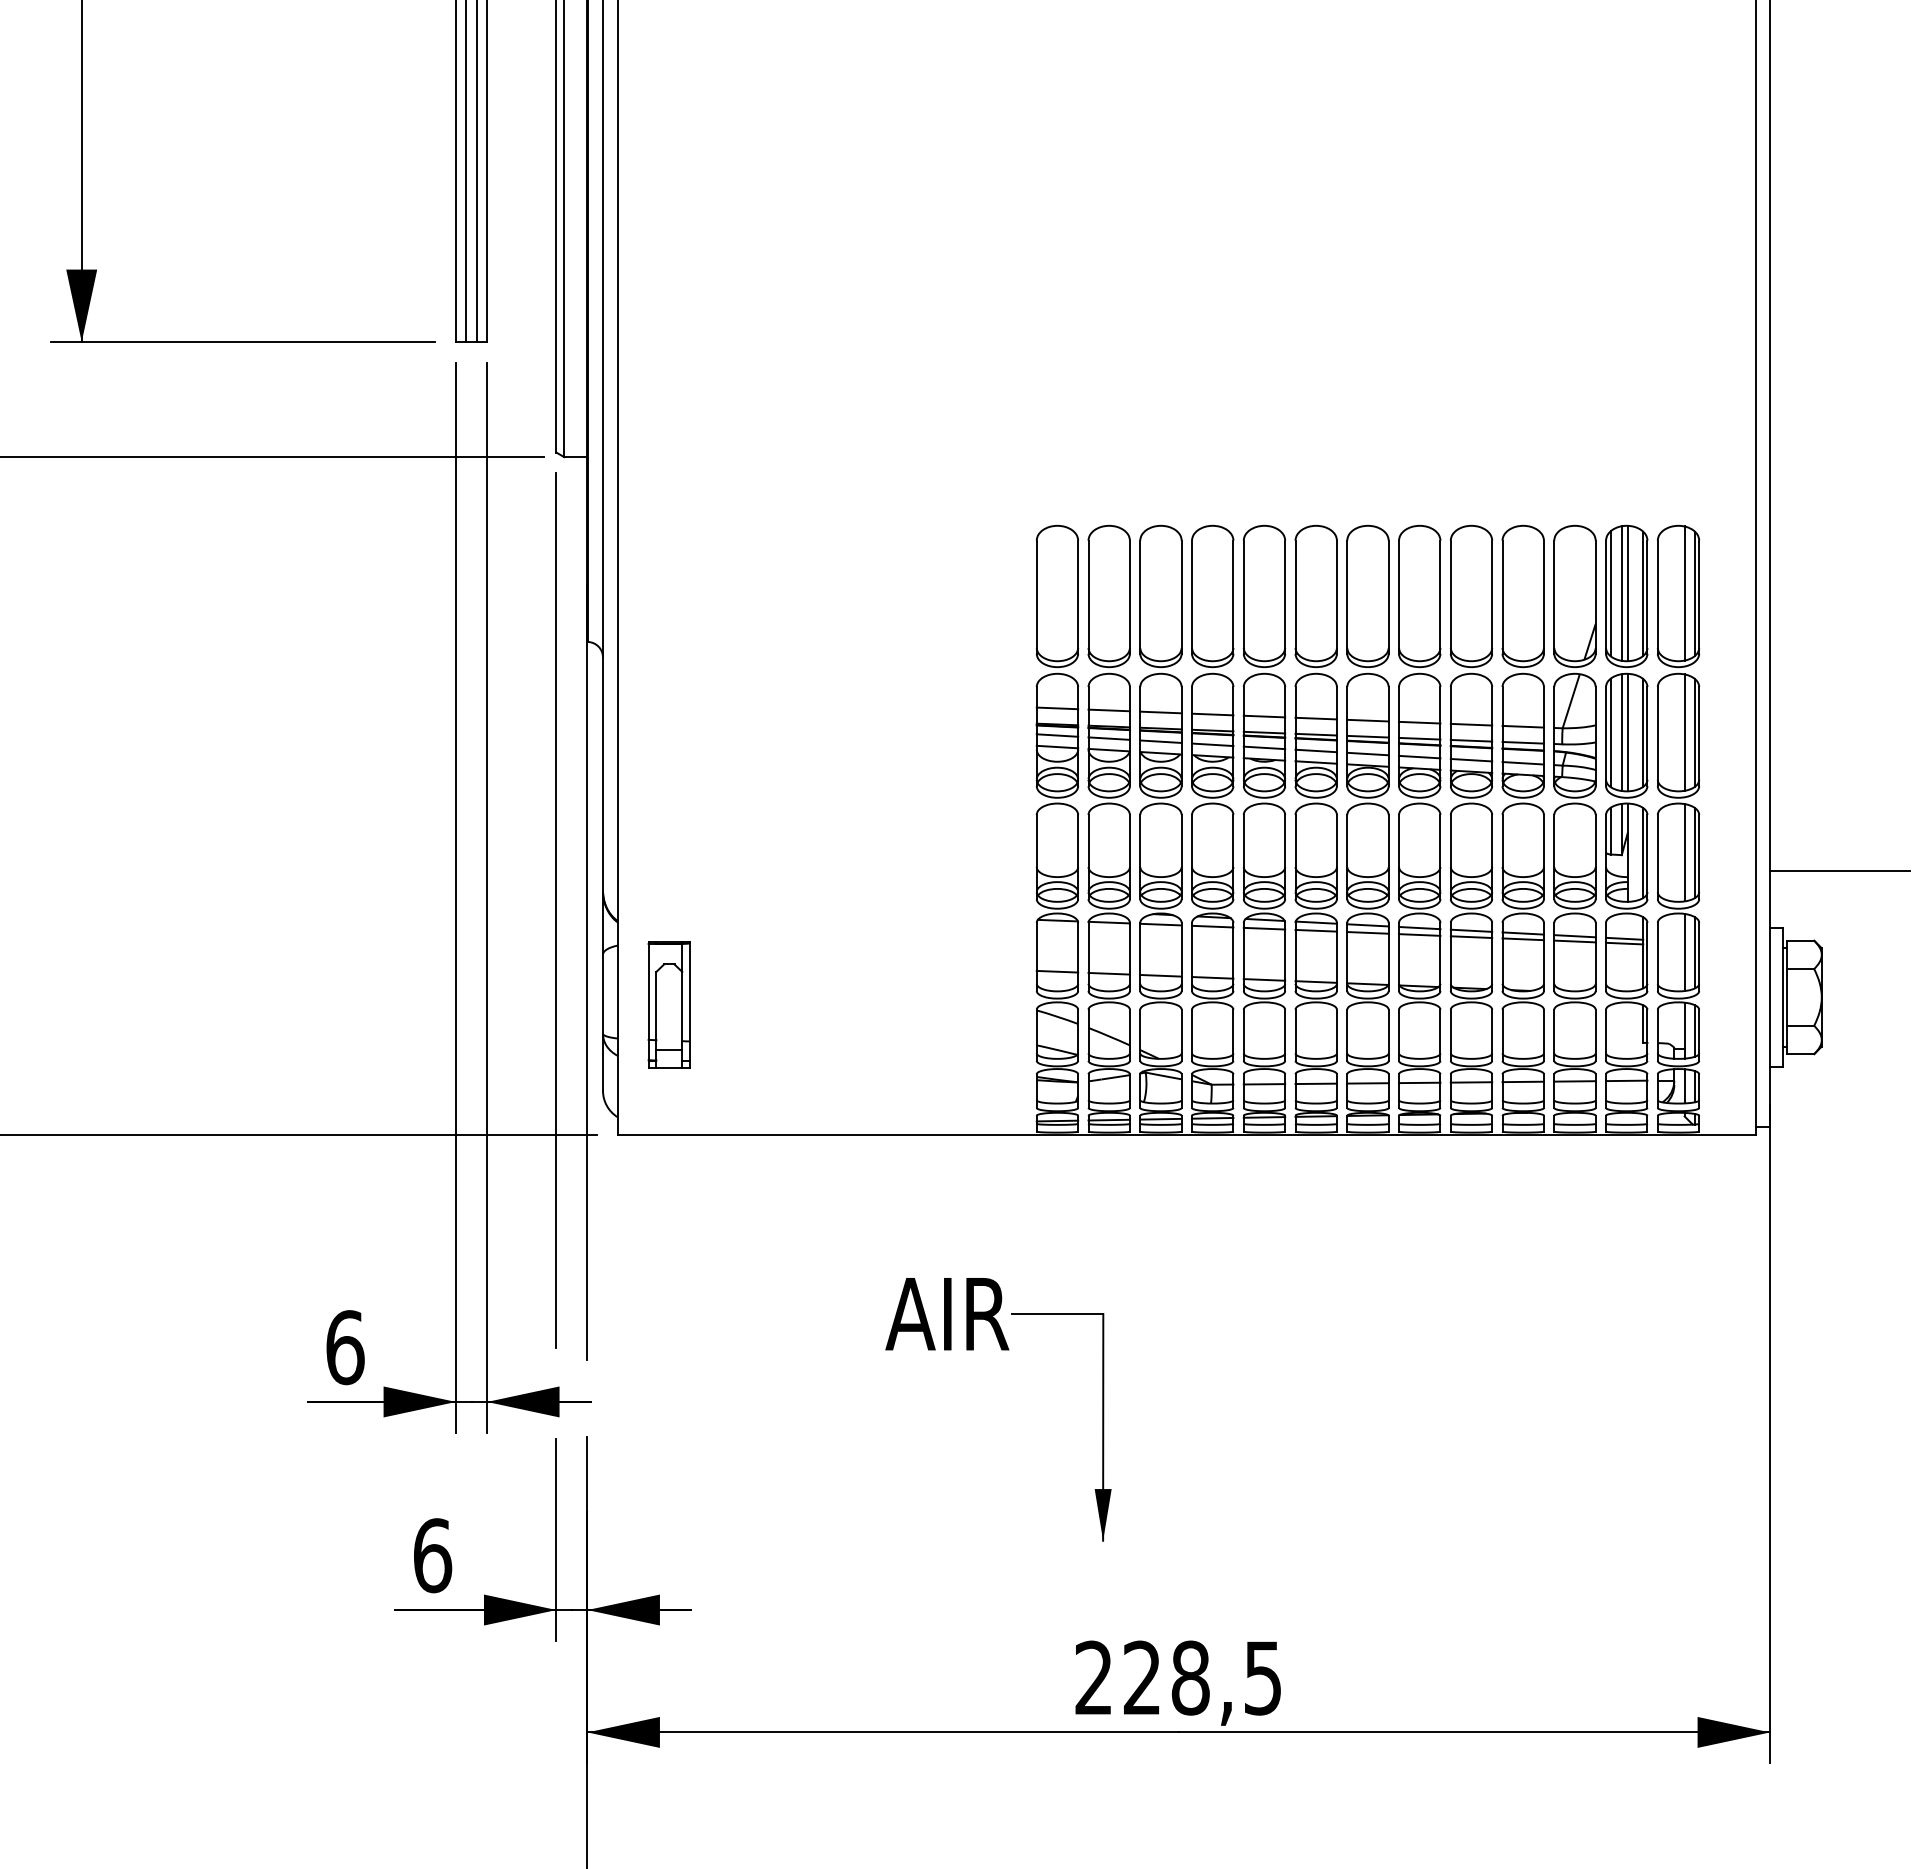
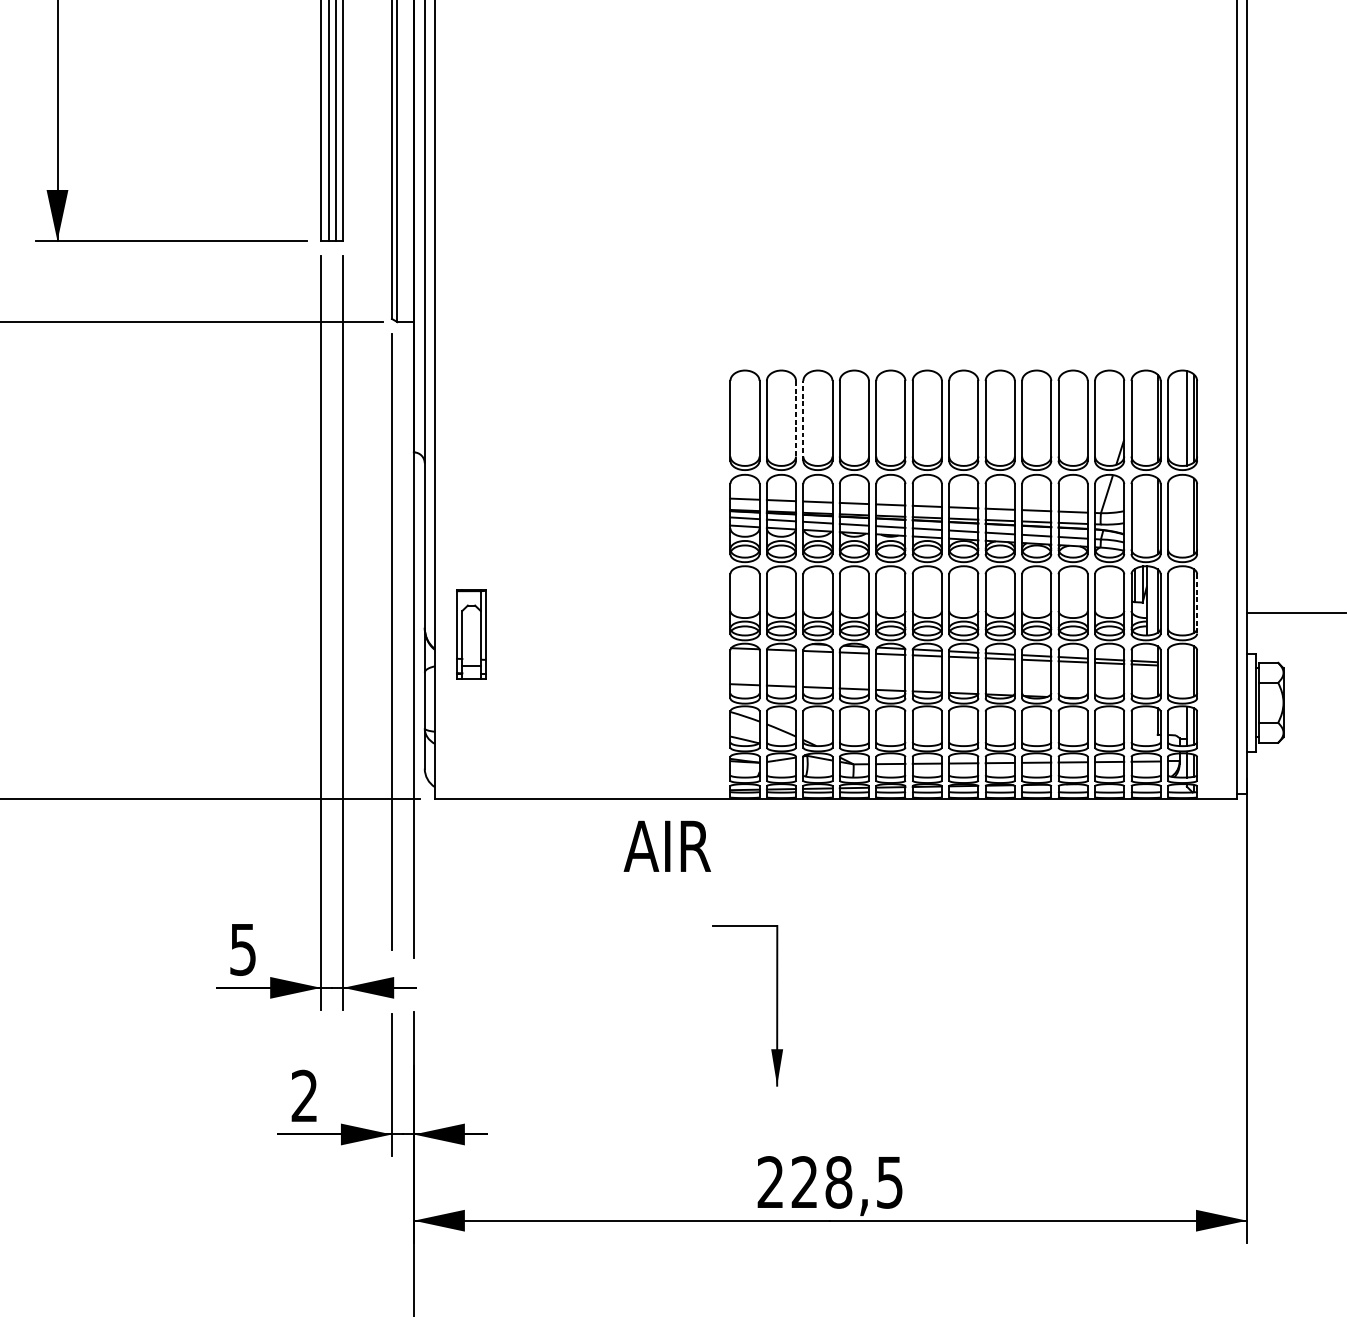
line: (1610, 593) -> (1134, 418), removed
line: (1621, 593) -> (1142, 418), removed
line: (1627, 593) -> (1146, 418), removed
line: (1129, 597) -> (795, 421), solid -> dashed
line: (1140, 597) -> (803, 421), solid -> dashed
line: (1610, 732) -> (1134, 516), removed
line: (1621, 732) -> (1142, 516), removed
line: (1627, 732) -> (1146, 516), removed
line: (1684, 732) -> (1186, 516), removed
line: (1684, 852) -> (1186, 600), removed
line: (1699, 857) -> (1197, 604), solid -> dashed
line: (1684, 952) -> (1186, 671), removed
part: (668, 1004) -> (470, 633), moved
text: (947, 1314) -> (667, 846), moved
text: (345, 1347) -> (243, 949), 6 -> 5
text: (433, 1555) -> (305, 1096), 6 -> 2

